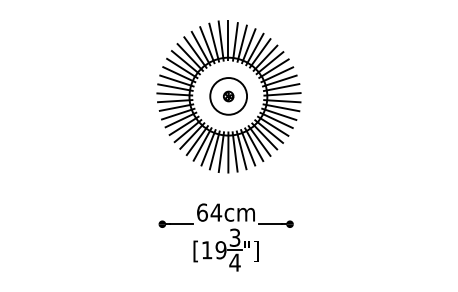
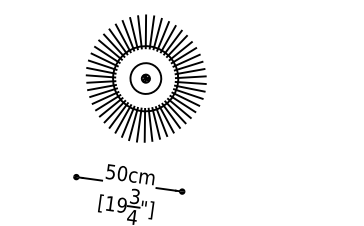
text: (209, 212) -> (116, 172), 64cm -> 50cm

